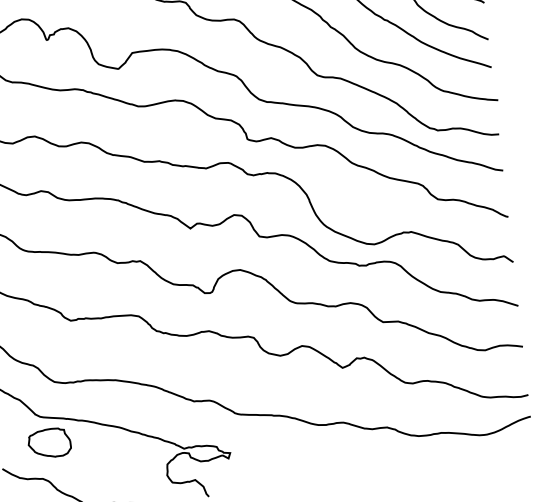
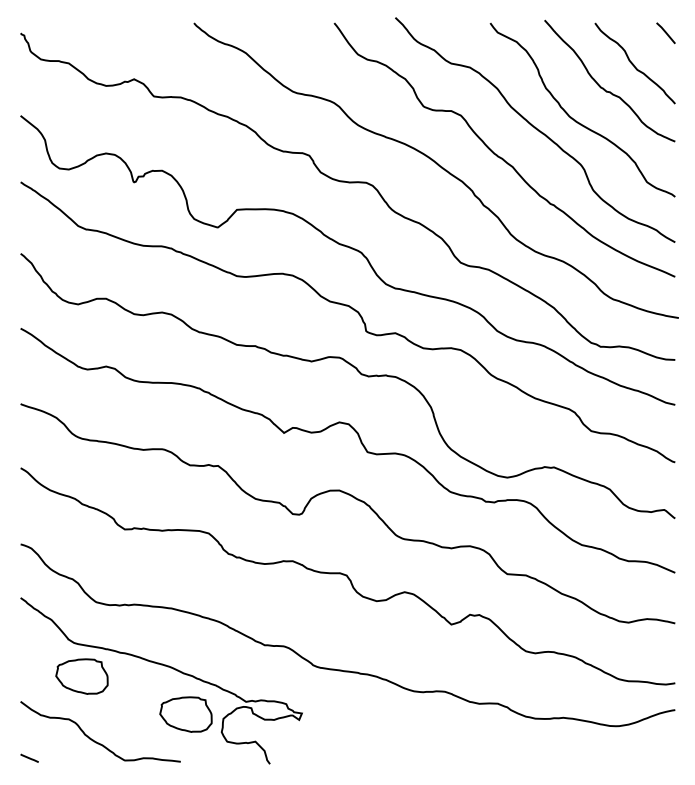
part: (136, 464) -> (185, 714), added

